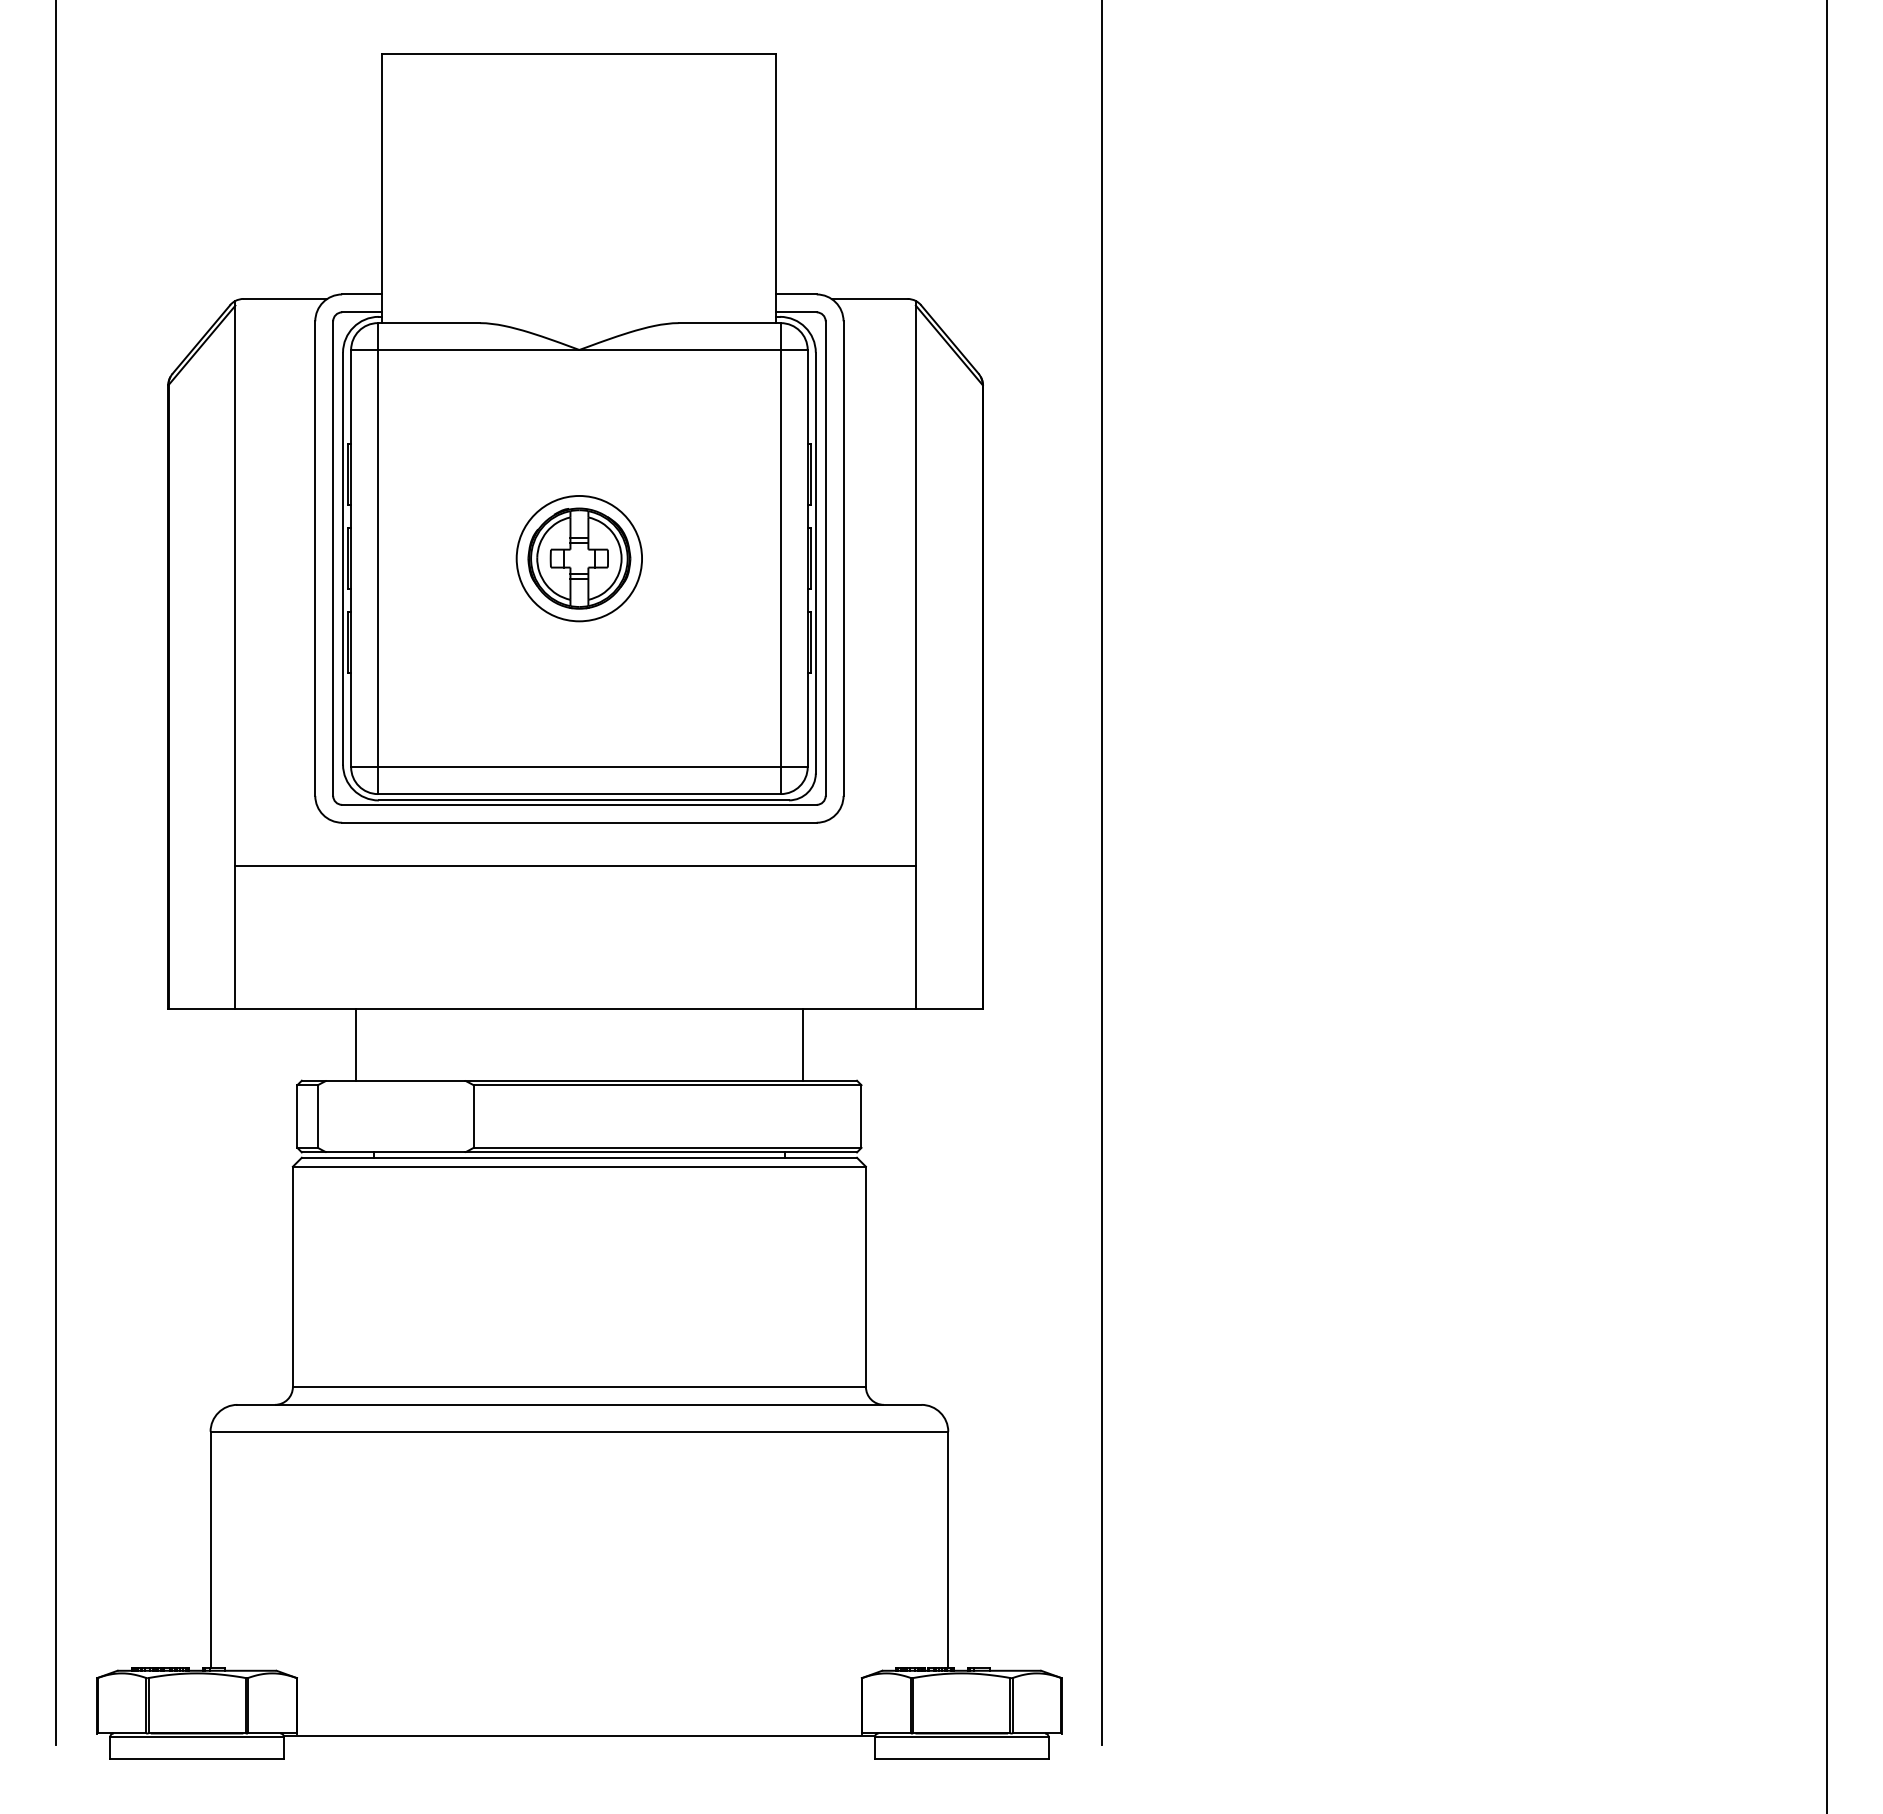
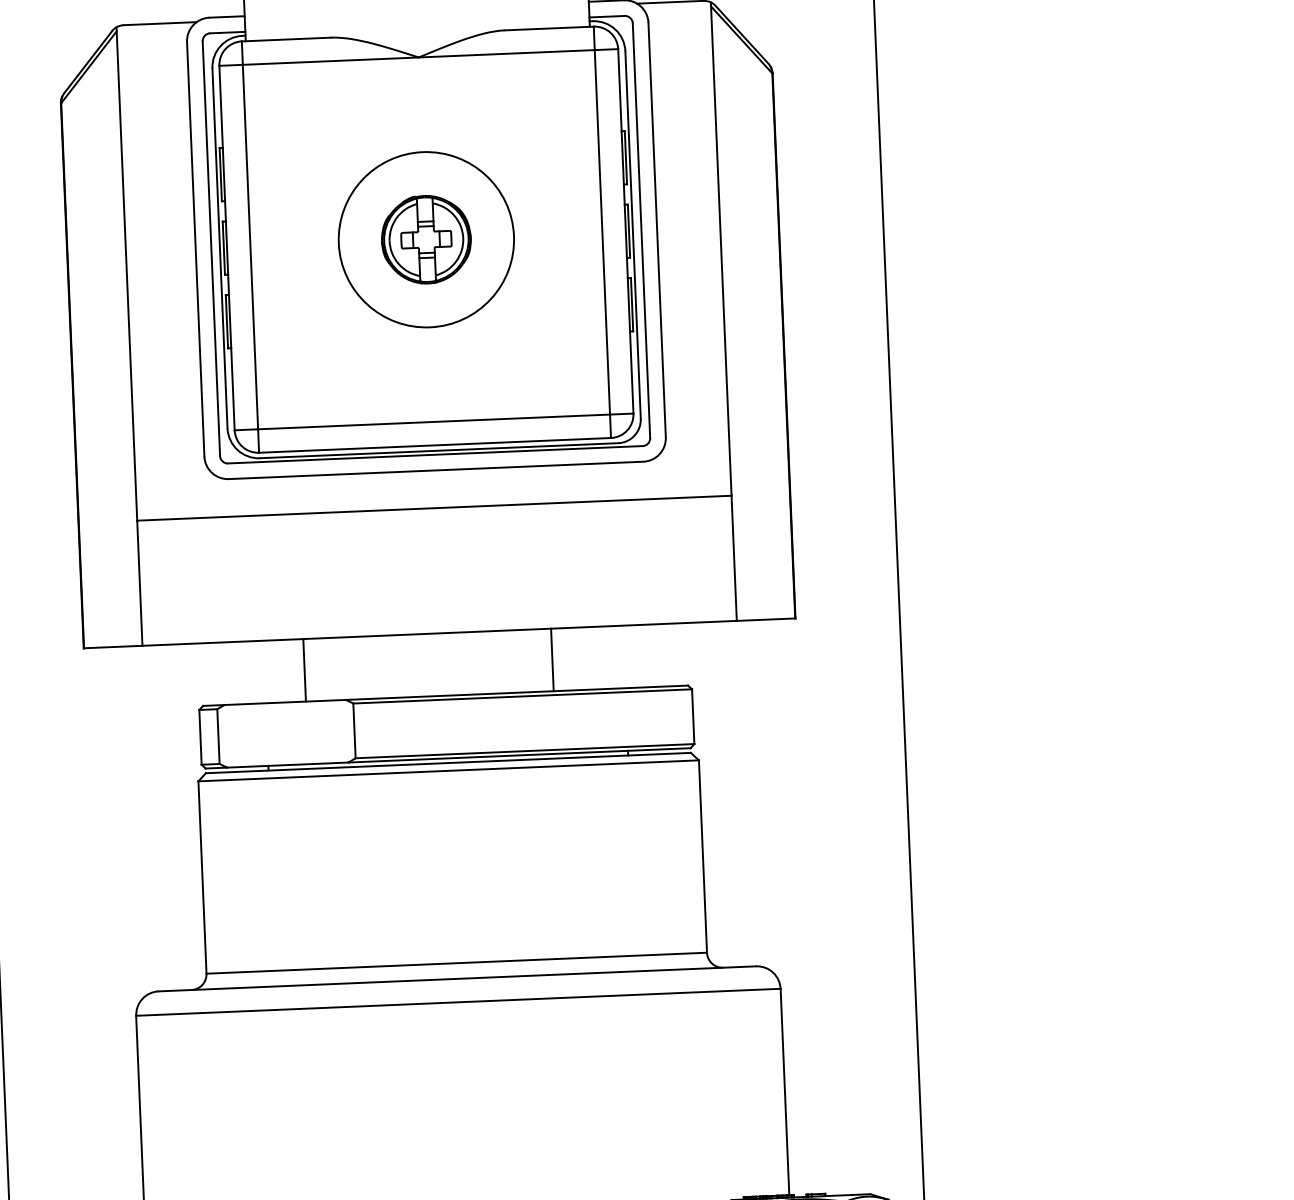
circle: (579, 558) -> (426, 239), size x1.6
line: (355, 1044) -> (304, 669), moved
line: (803, 1044) -> (552, 659), moved

